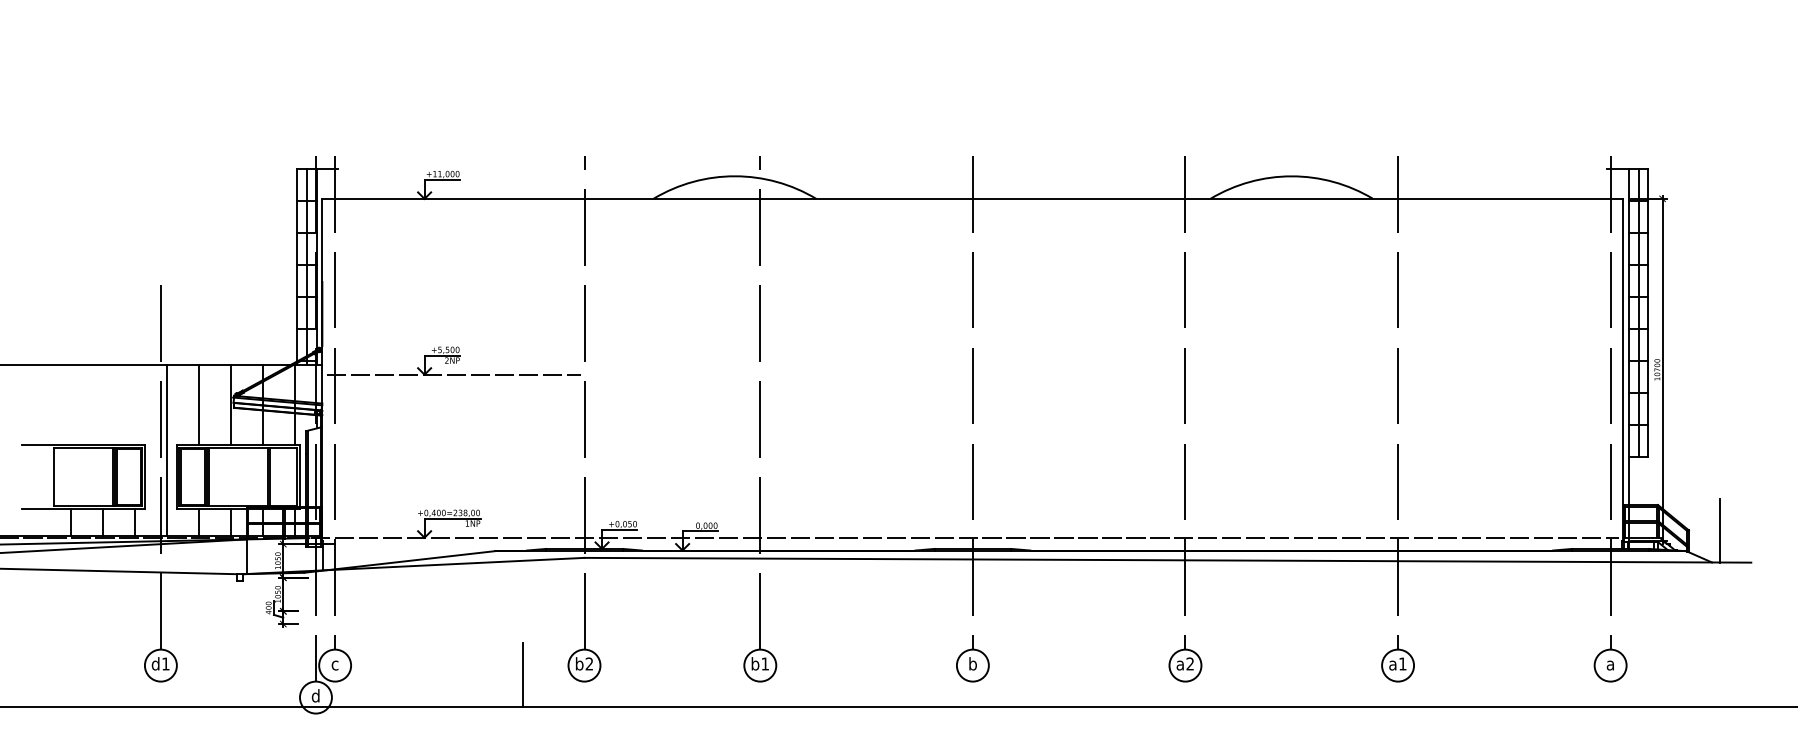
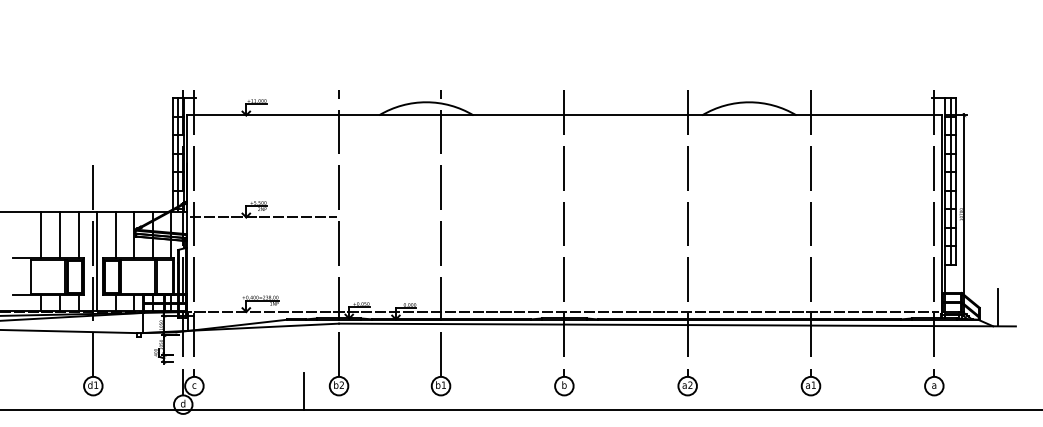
line: (71, 404) -> (41, 234), added
line: (102, 404) -> (59, 234), added
line: (135, 404) -> (78, 234), added

